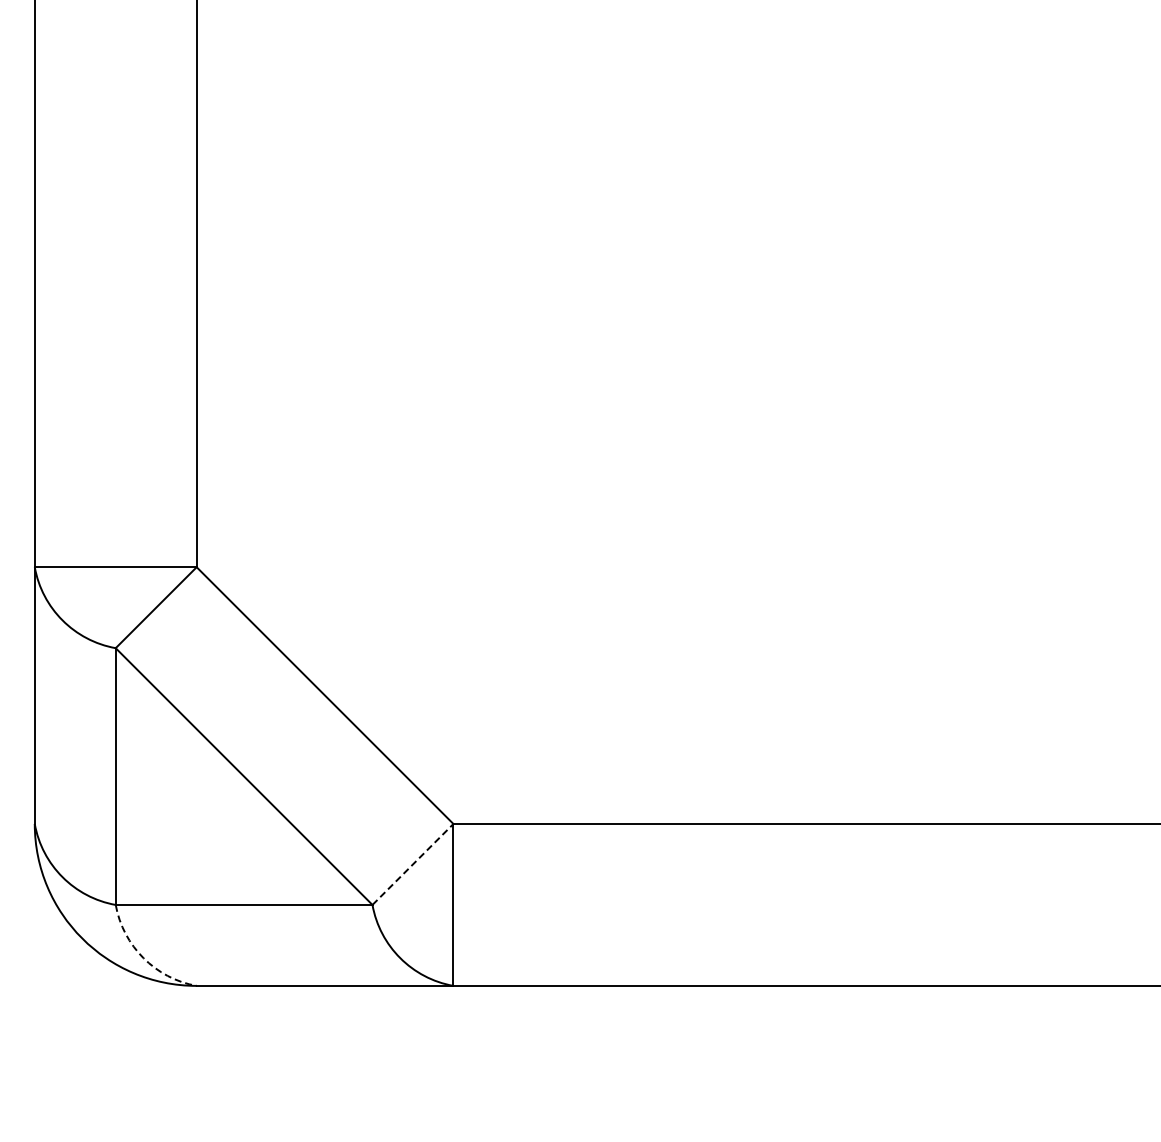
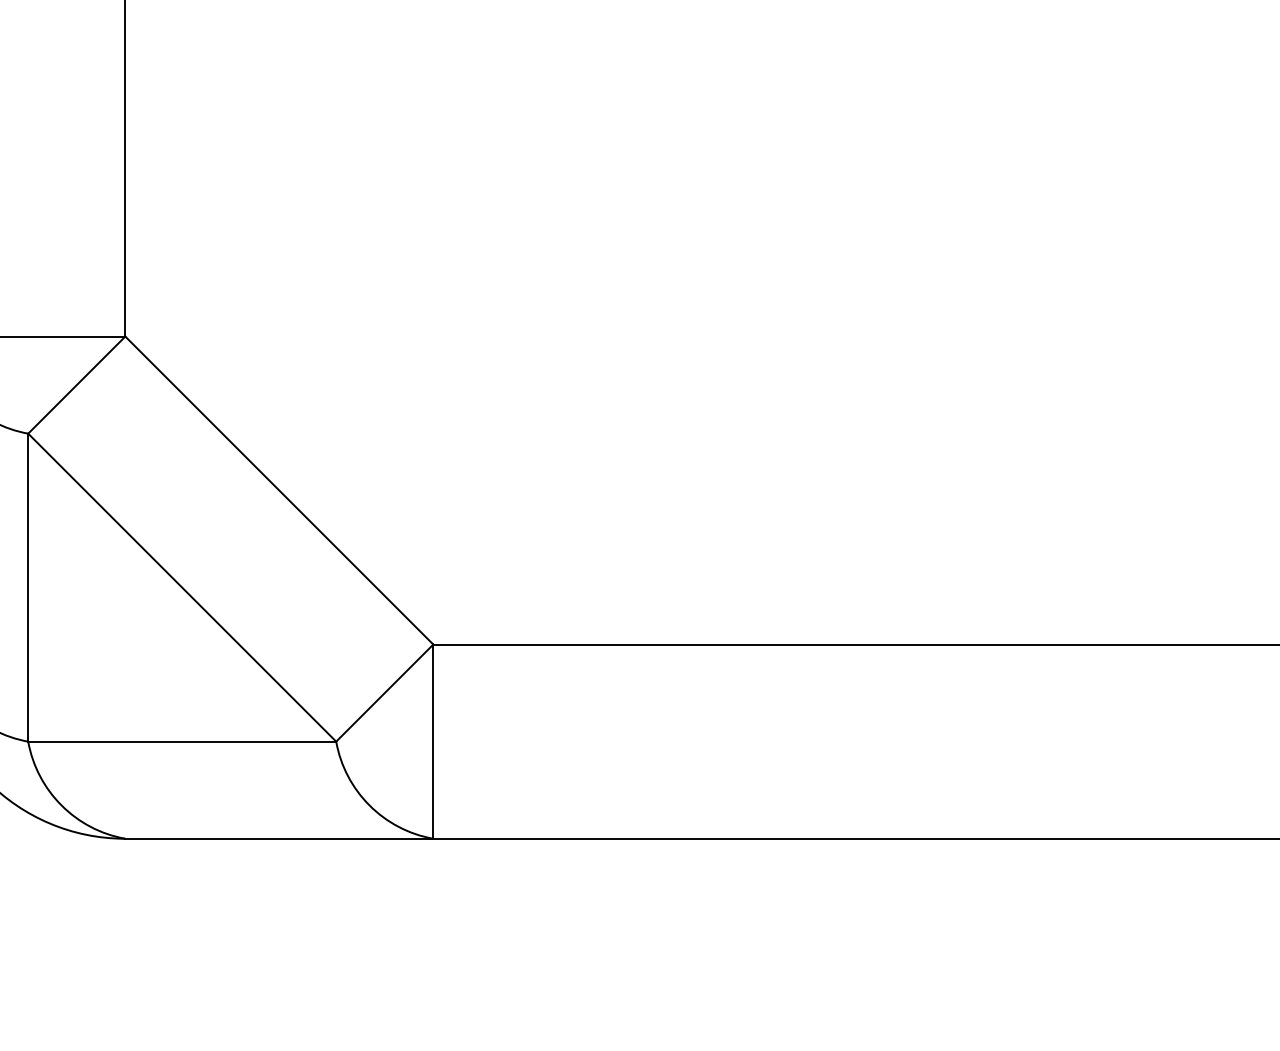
line: (413, 864) -> (385, 693), dashed -> solid
arc: (143, 958) -> (61, 805), dashed -> solid

